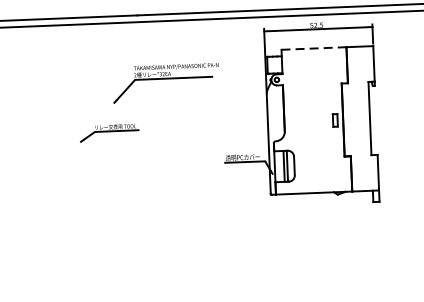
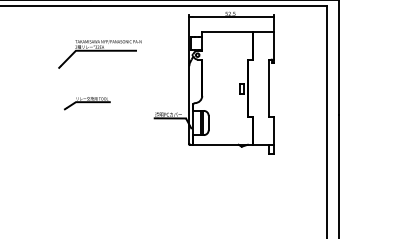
line: (315, 48) -> (228, 31), dashed -> solid
part: (165, 83) -> (99, 54), moved
part: (109, 133) -> (87, 103), moved

